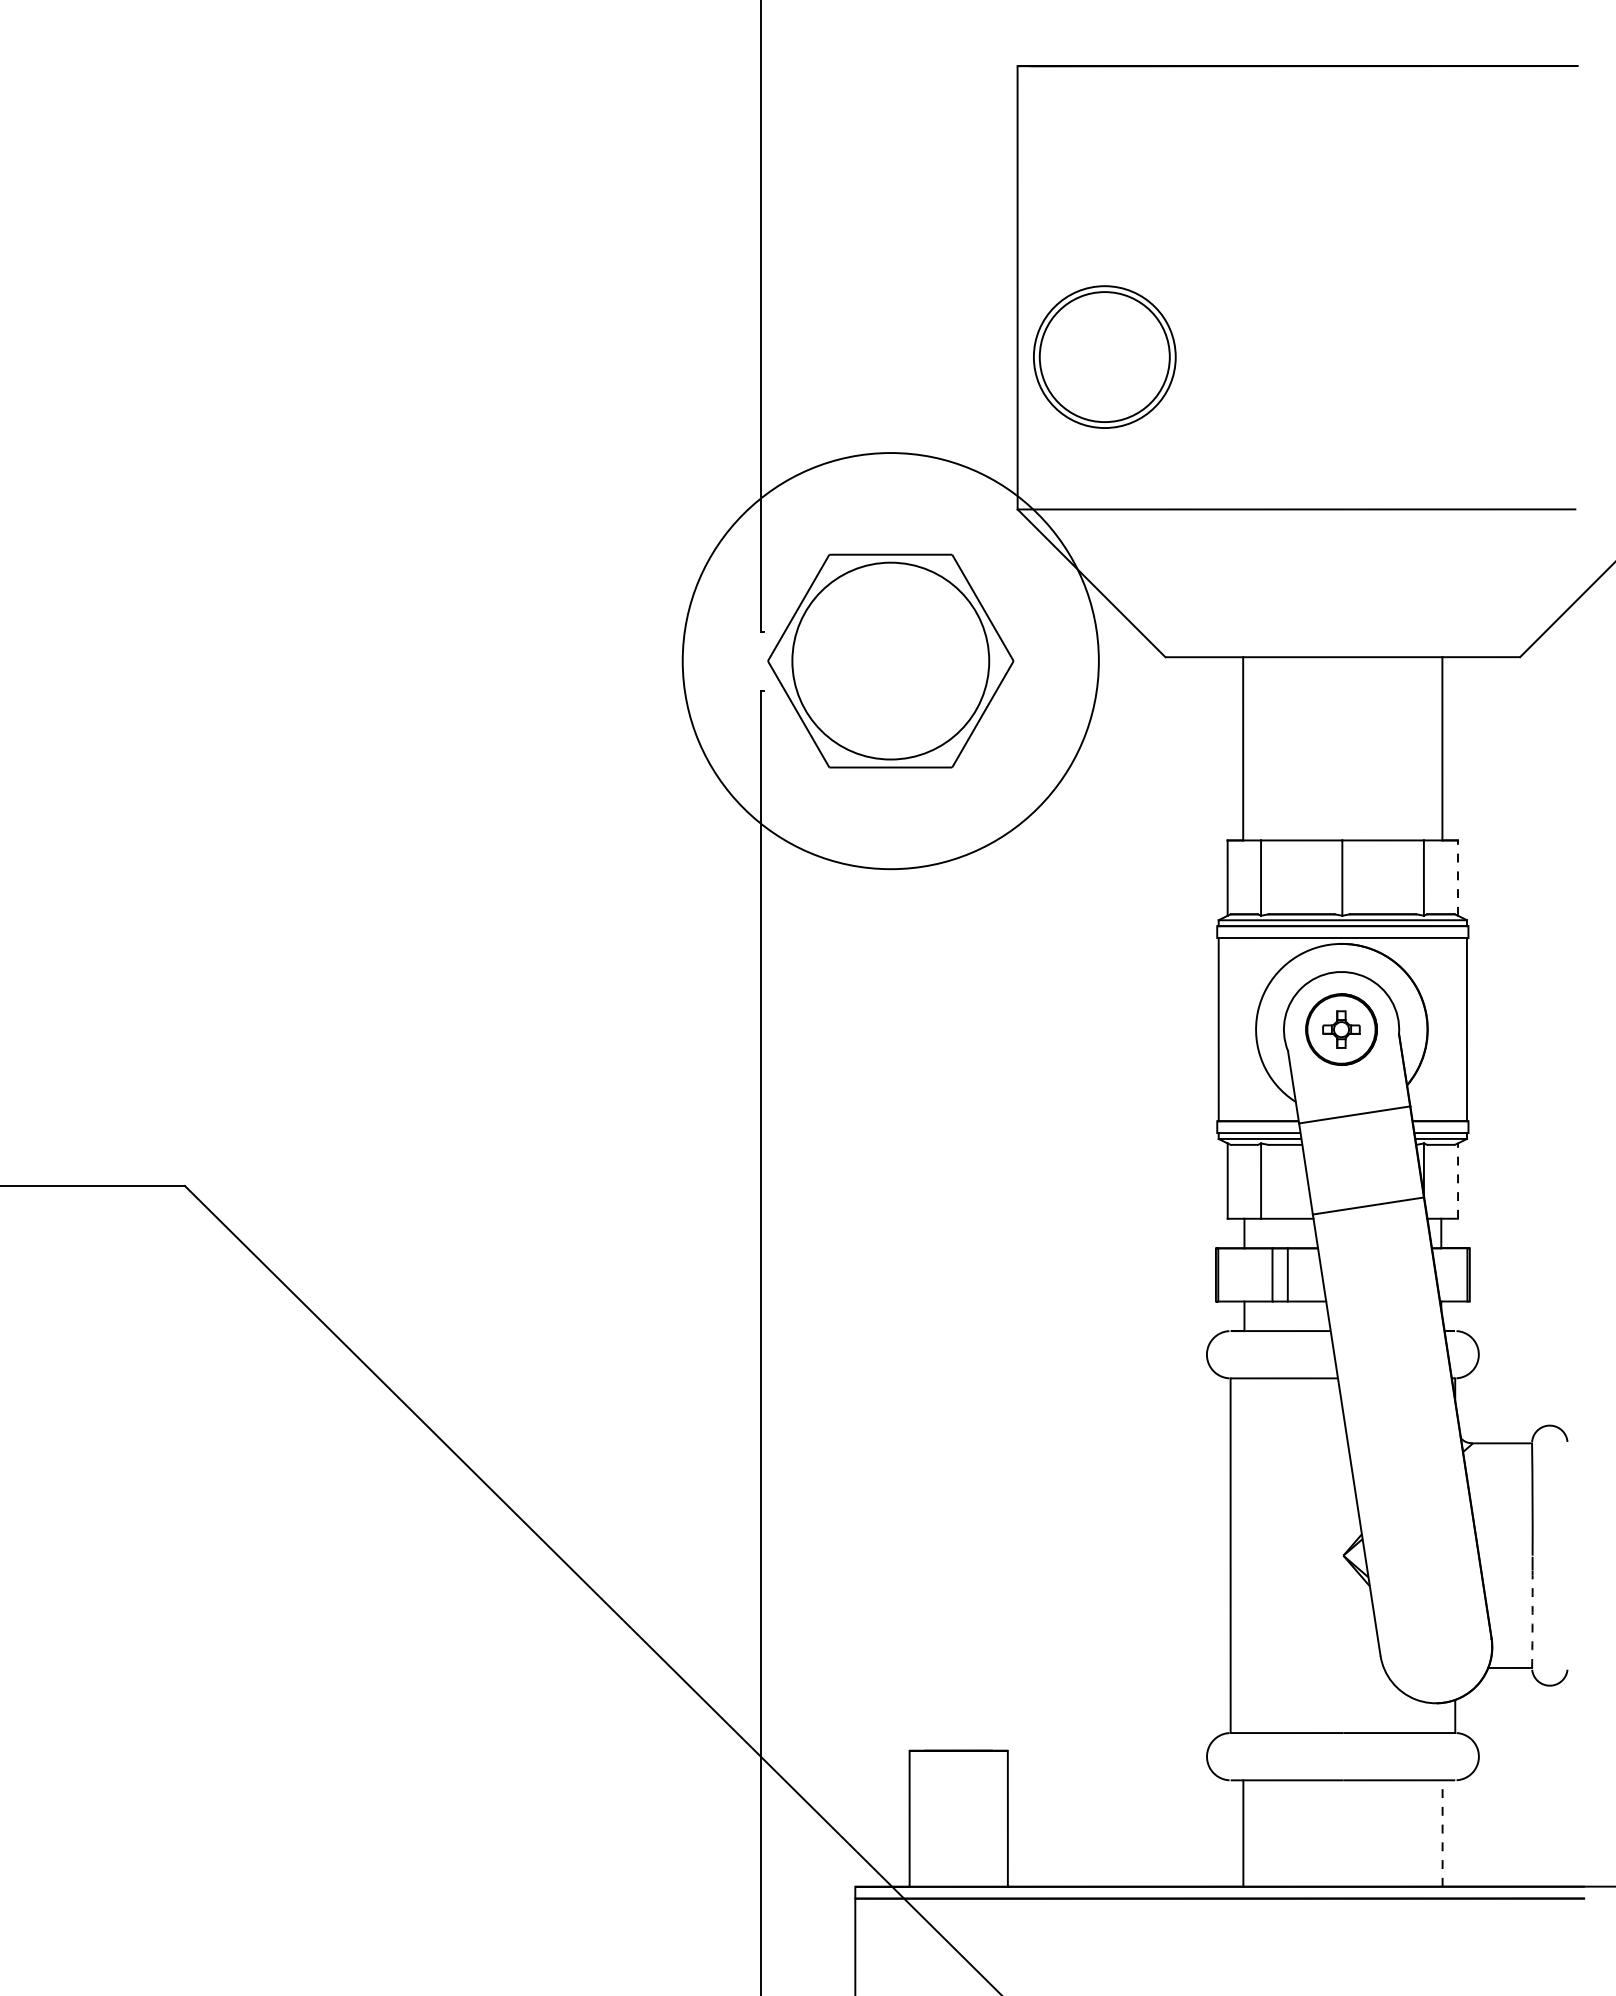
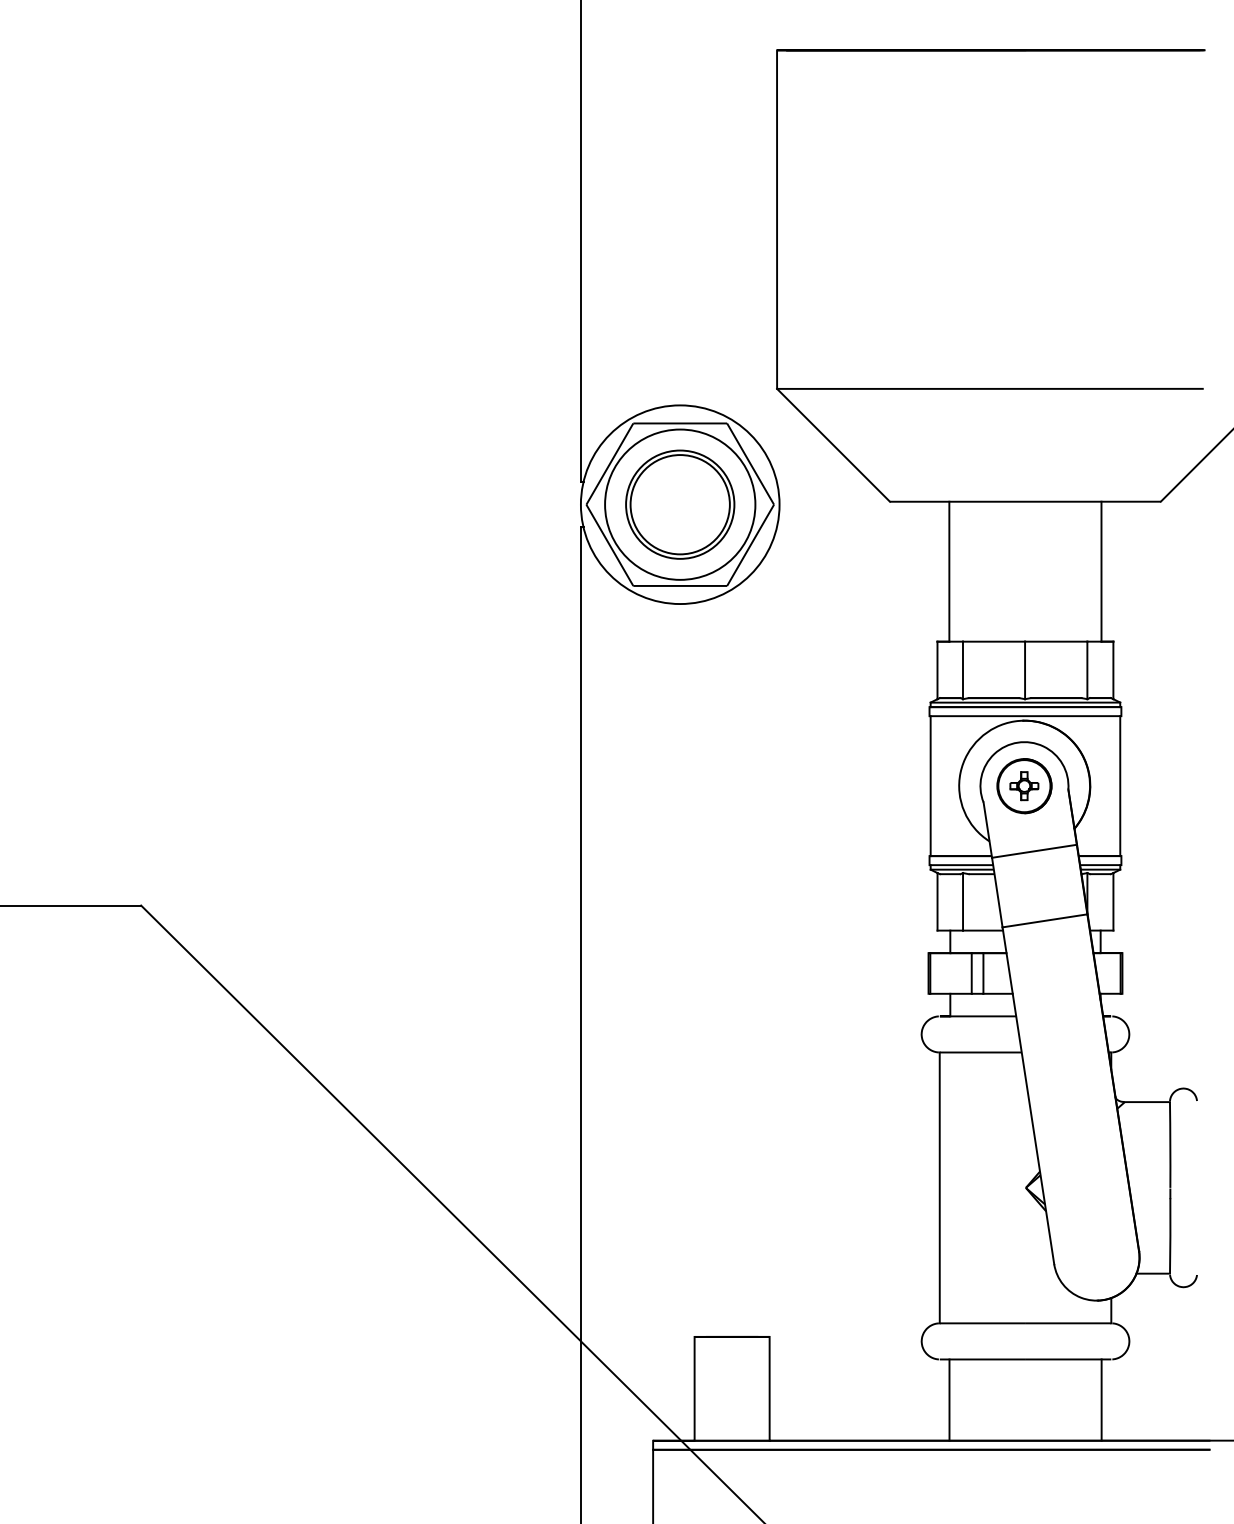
part: (1104, 356) -> (680, 504), moved
circle: (890, 661) -> (680, 505), size x0.62
line: (1457, 878) -> (1113, 670), dashed -> solid
line: (1458, 1181) -> (1113, 902), dashed -> solid
arc: (1532, 1618) -> (1170, 1235), dashed -> solid
line: (1442, 1833) -> (1101, 1400), dashed -> solid

